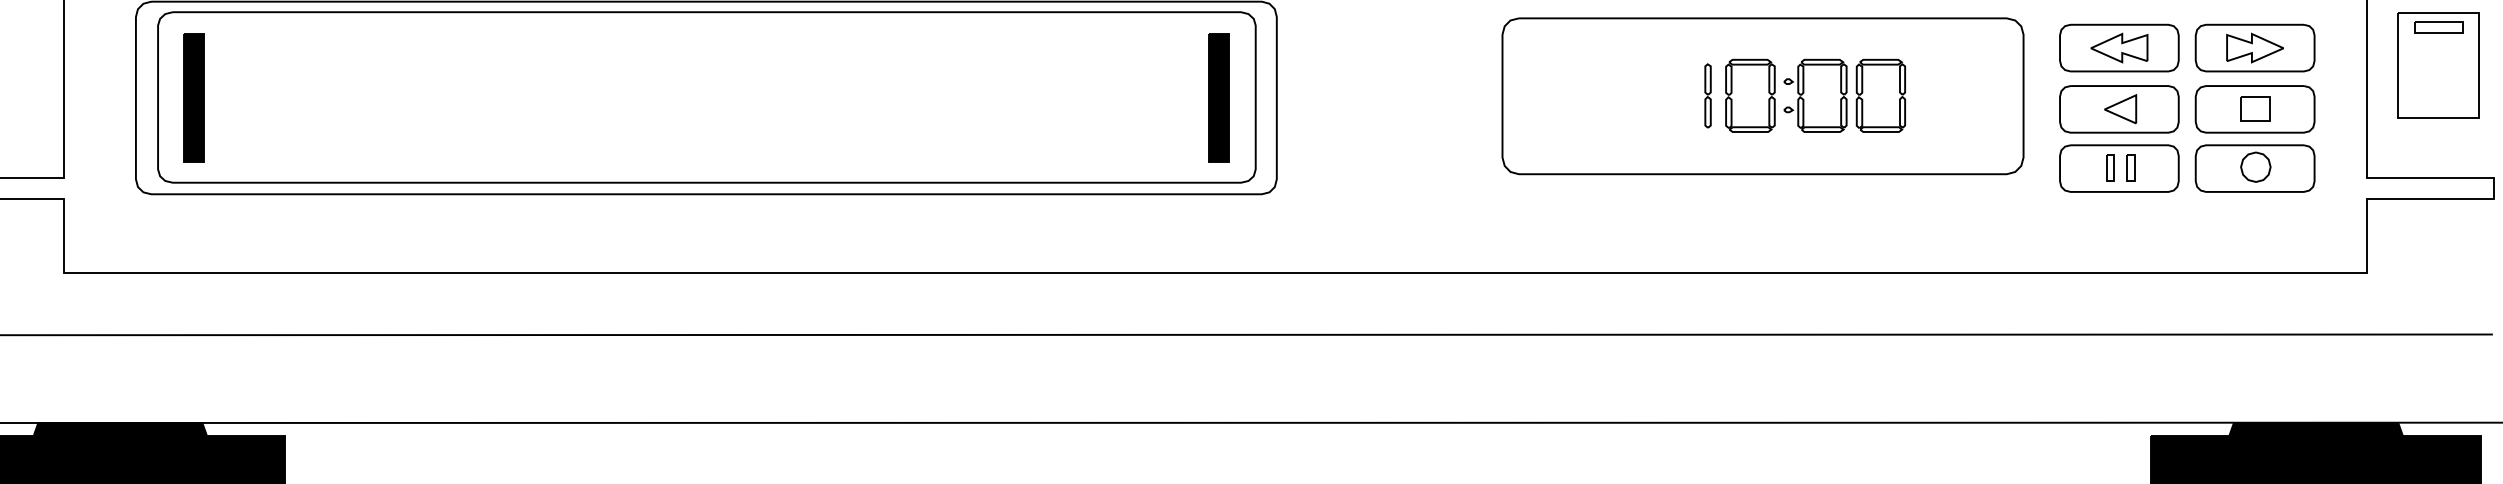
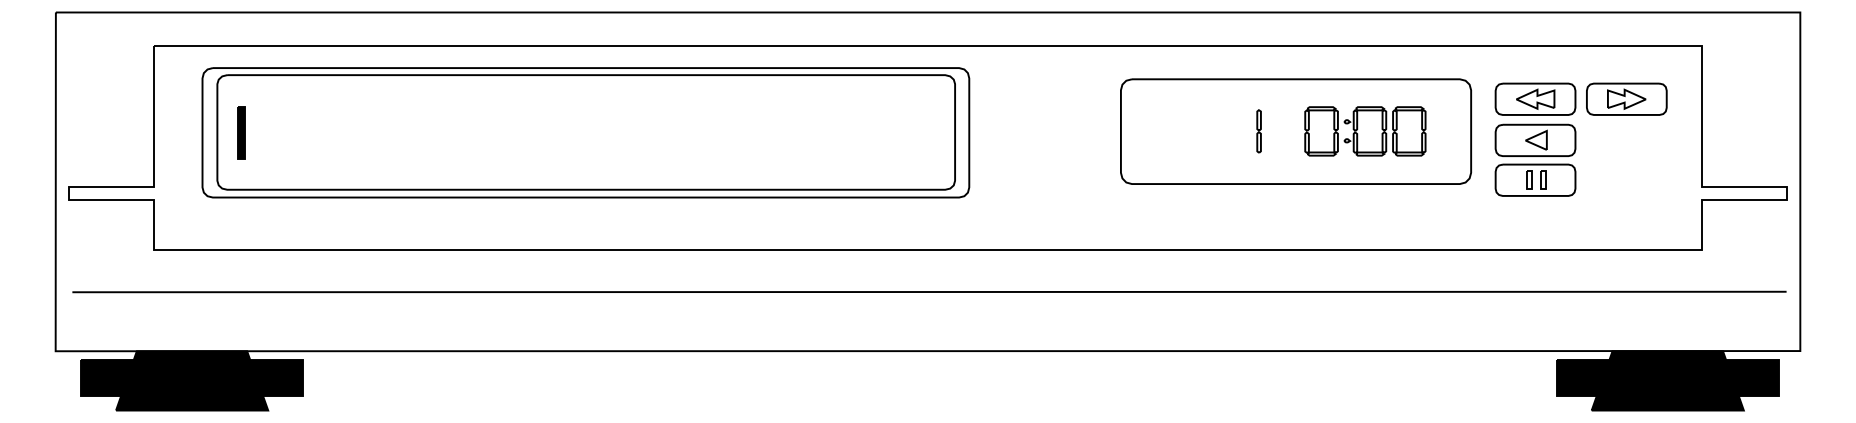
part: (2437, 66) -> (1749, 111), removed
part: (1815, 96) -> (1365, 131), moved
part: (193, 97) -> (241, 132), size x0.6
part: (1219, 97) -> (930, 132), removed
part: (2254, 137) -> (1626, 159), removed

